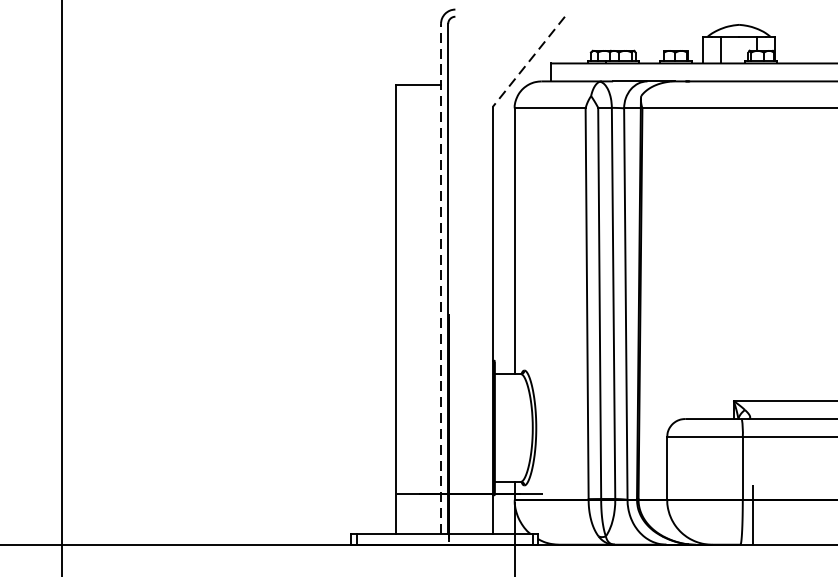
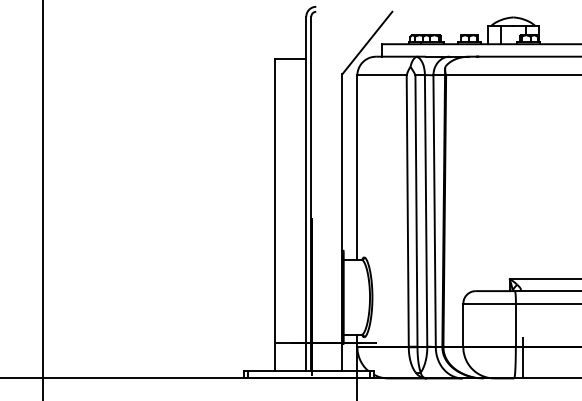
line: (529, 60) -> (367, 42), dashed -> solid
line: (441, 278) -> (306, 193), dashed -> solid

